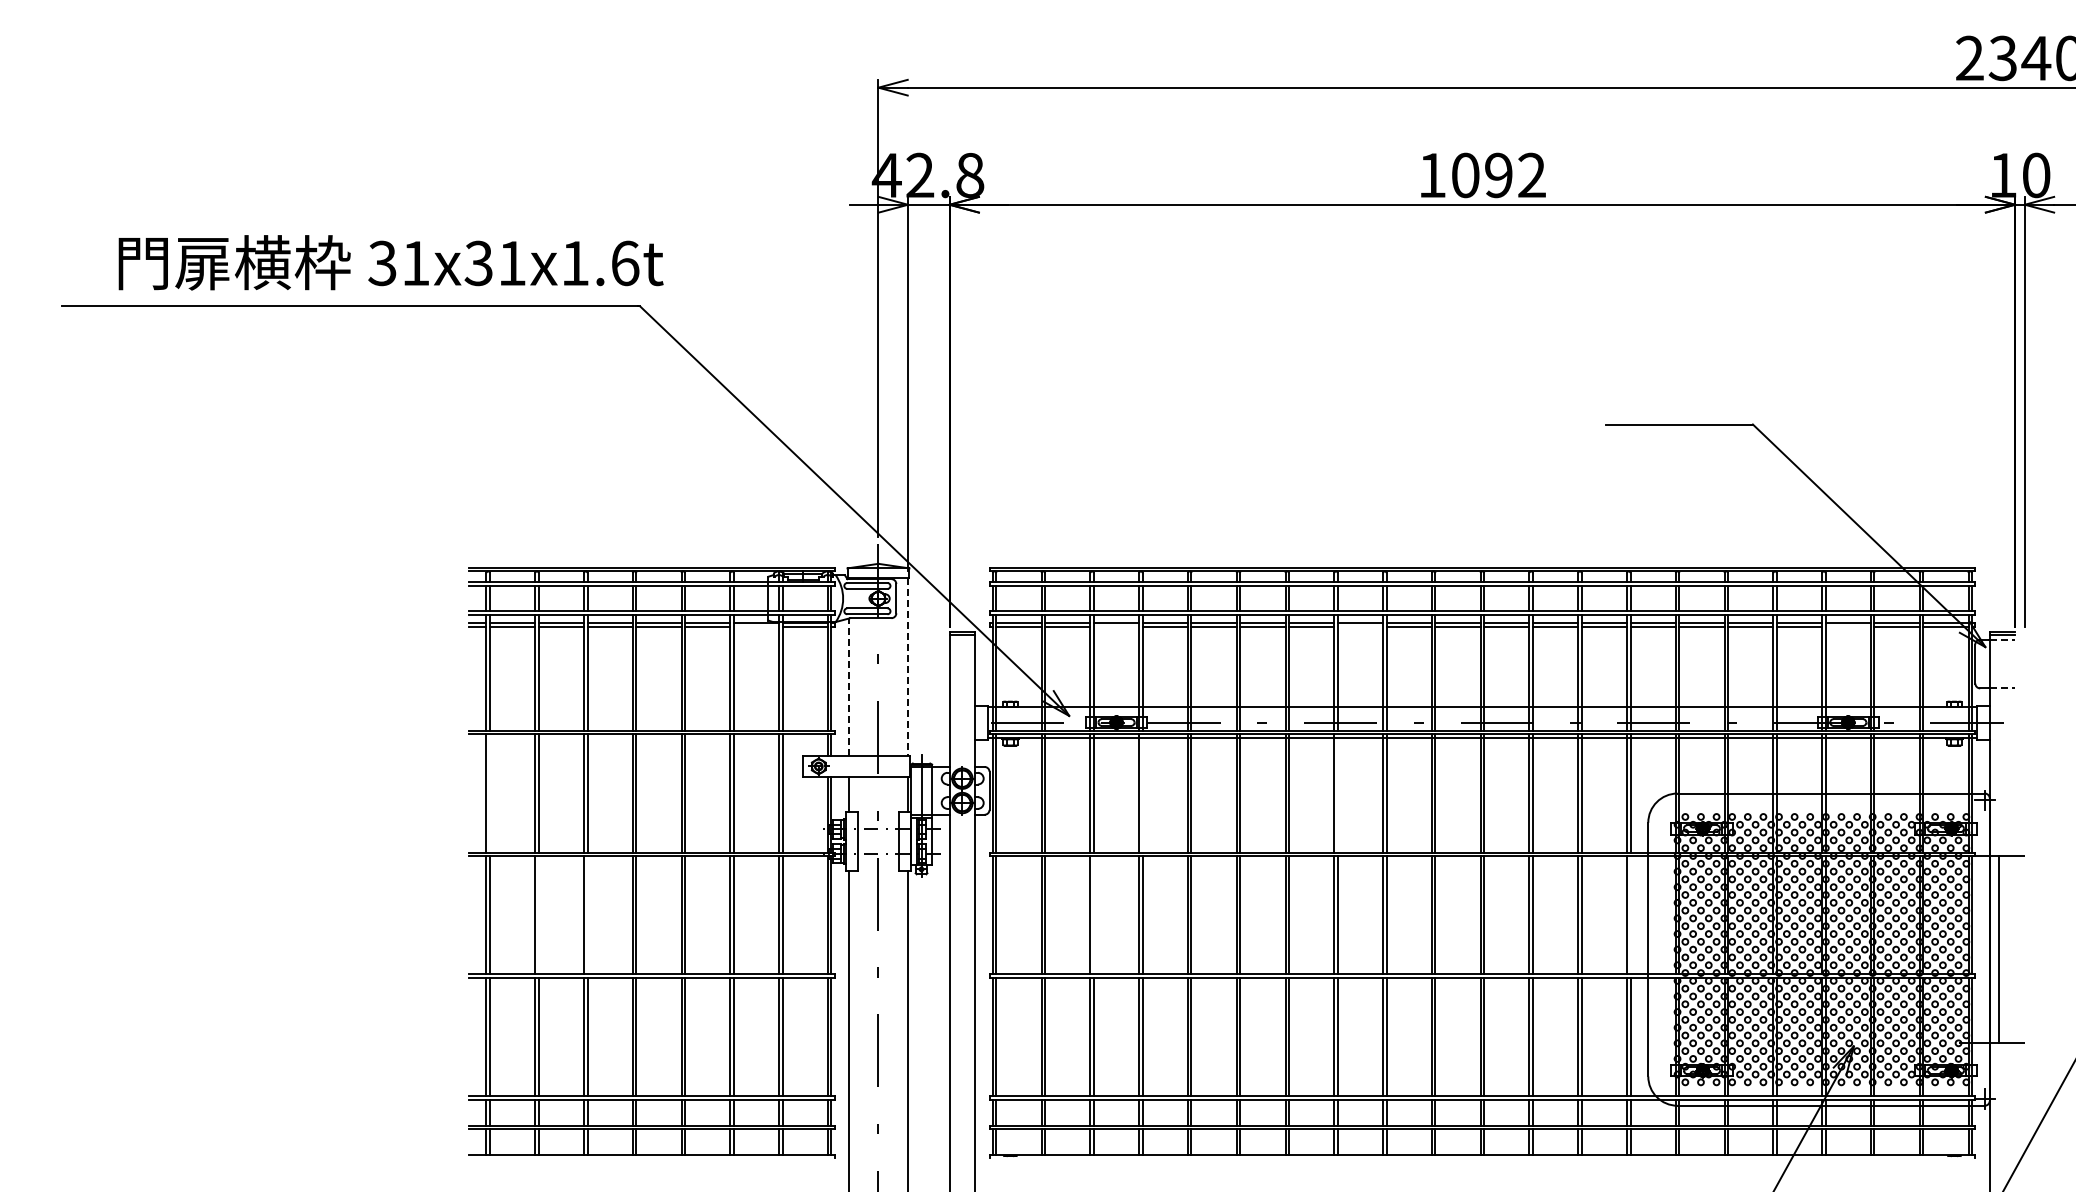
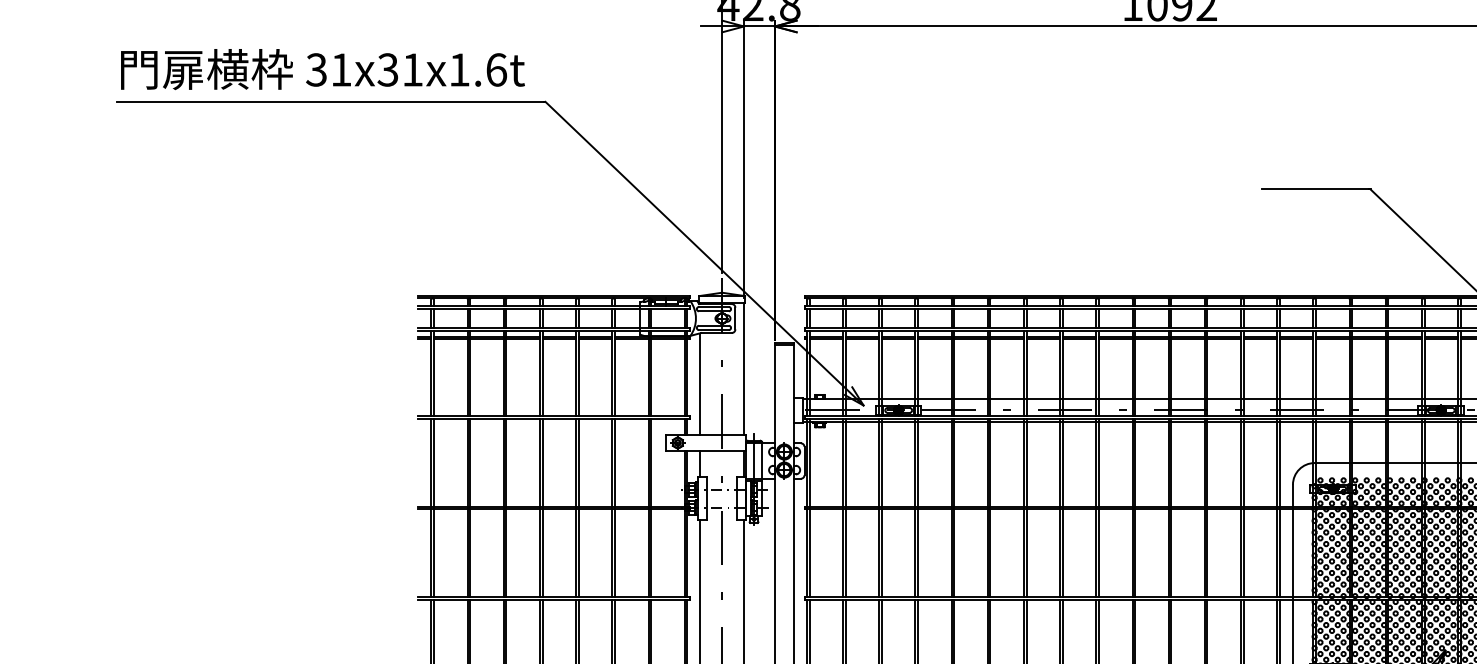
text: (390, 262) -> (322, 69), moved
line: (756, 626) -> (631, 339), added
line: (1116, 626) -> (898, 339), added
line: (1360, 626) -> (1079, 339), added
line: (1847, 626) -> (1440, 339), added
line: (907, 667) -> (743, 369), dashed -> solid
line: (848, 687) -> (699, 384), dashed -> solid
line: (489, 793) -> (433, 463), added
line: (1142, 793) -> (917, 463), added
line: (1337, 793) -> (1062, 463), added
line: (538, 915) -> (470, 553), added
line: (587, 915) -> (506, 553), added
line: (1093, 915) -> (881, 553), added
line: (1630, 915) -> (1279, 553), added

